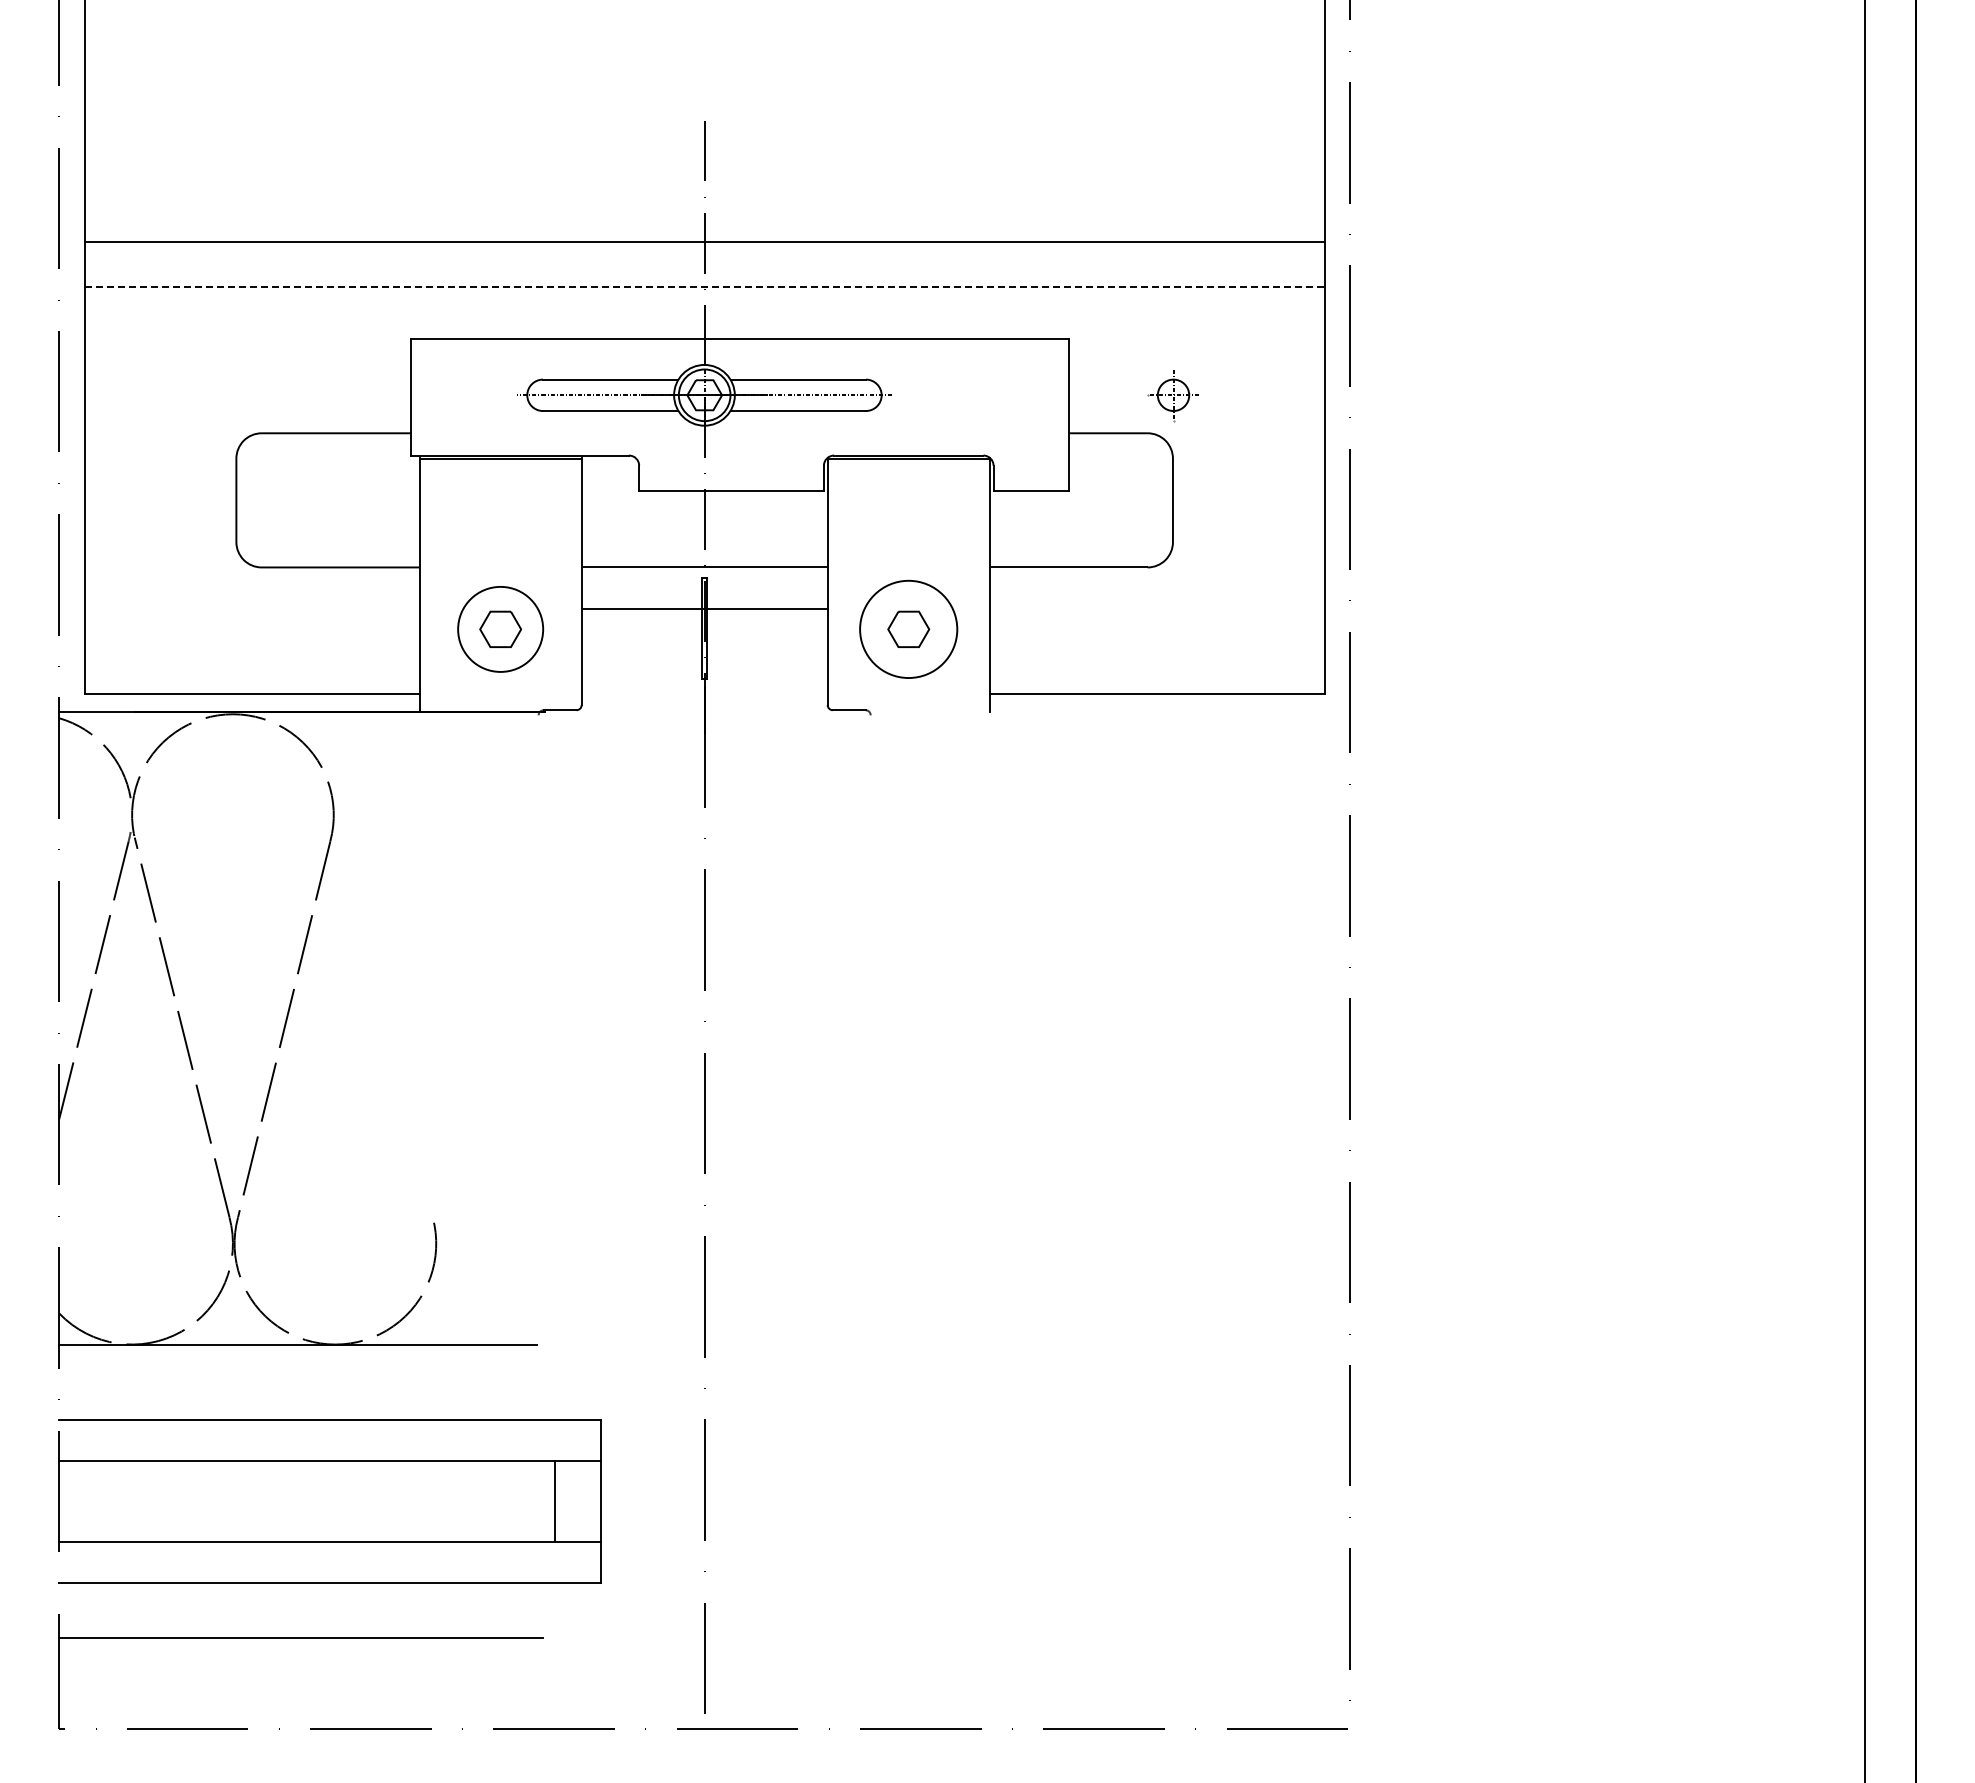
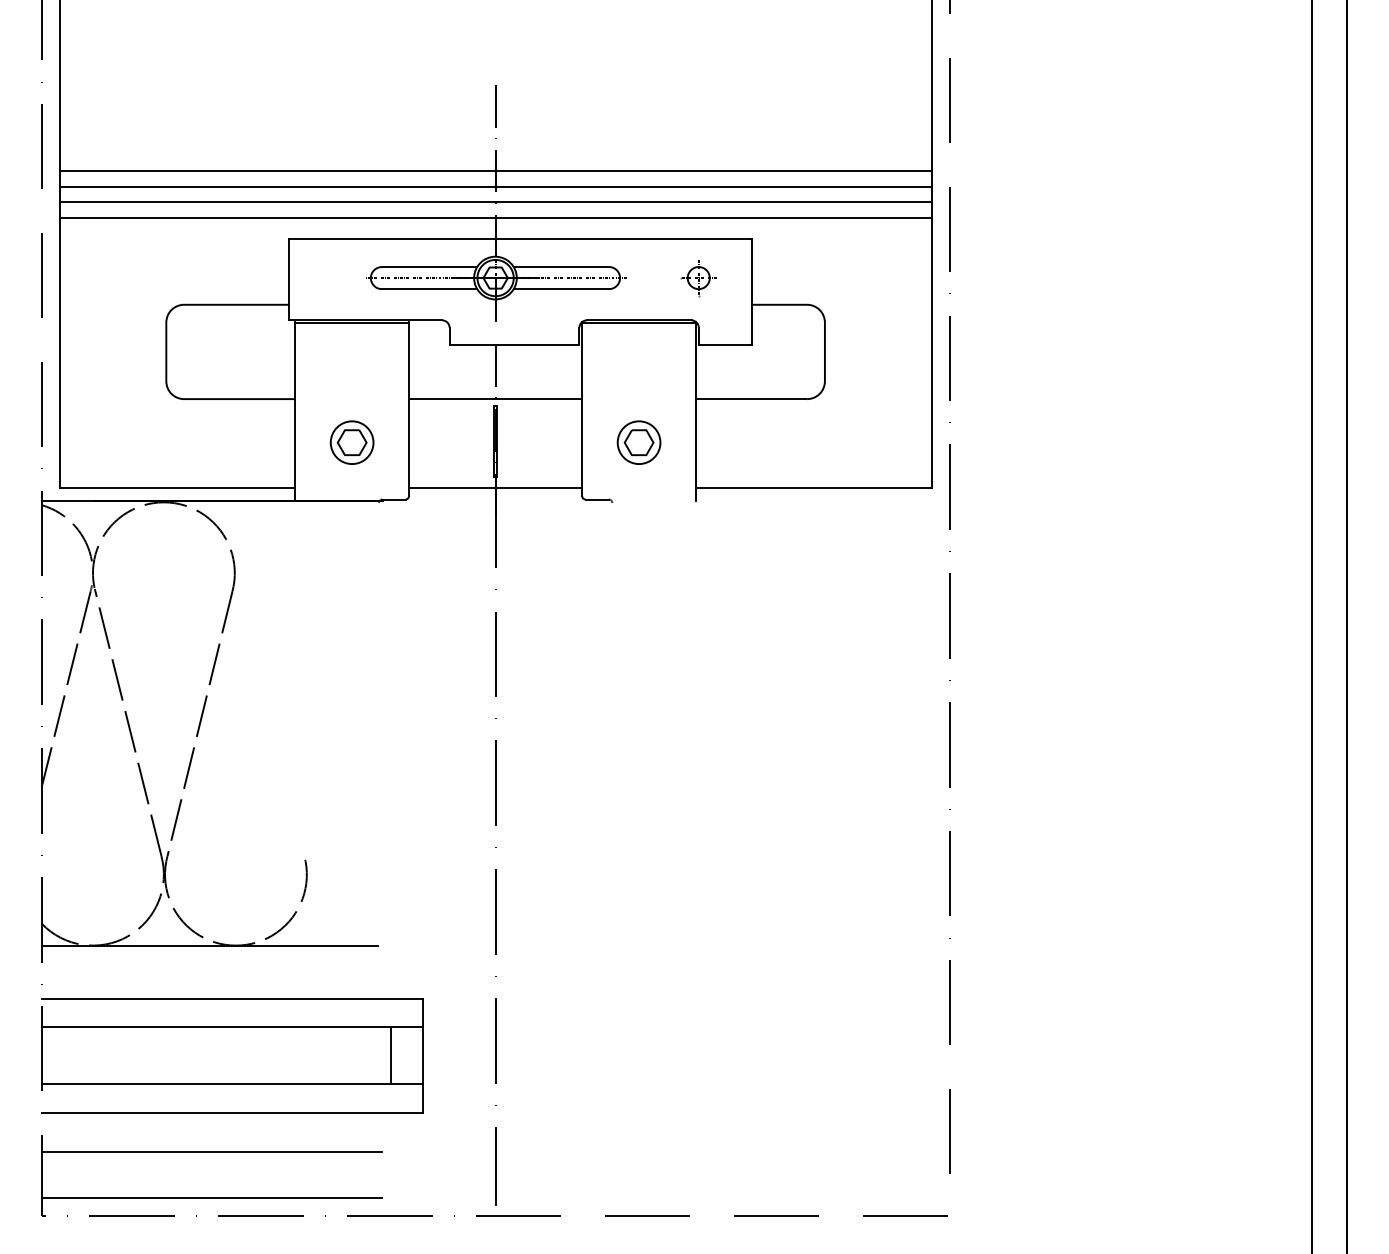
line: (704, 265) -> (495, 186), added
line: (705, 287) -> (496, 202), dashed -> solid
line: (704, 310) -> (495, 218), added
part: (1172, 396) -> (698, 278), moved
line: (704, 609) -> (495, 488), moved
circle: (500, 629) -> (352, 442), size x0.71
circle: (908, 629) -> (638, 442), size x0.62
line: (300, 1704) -> (211, 1198), added

